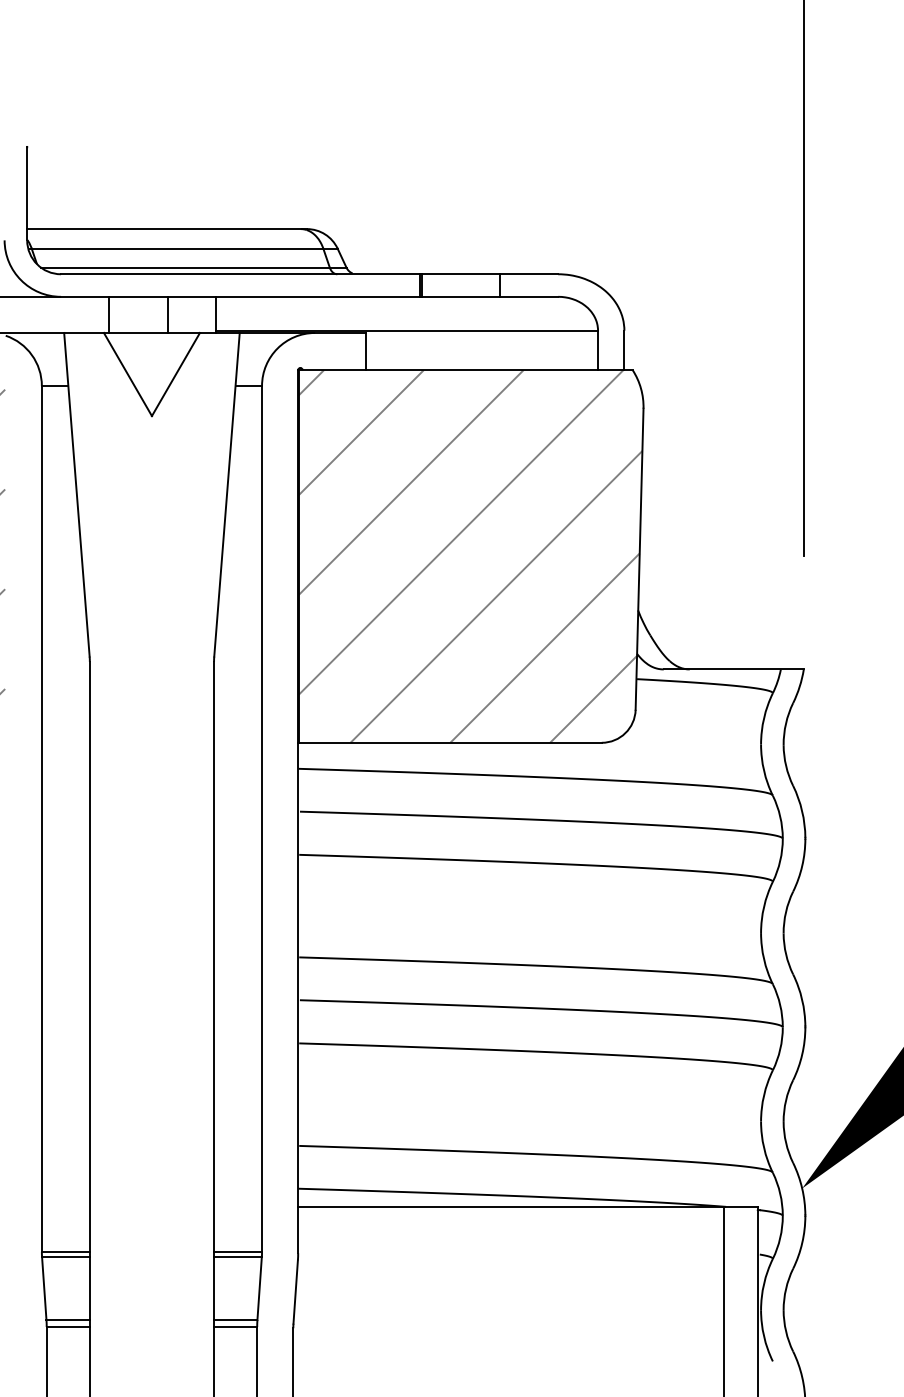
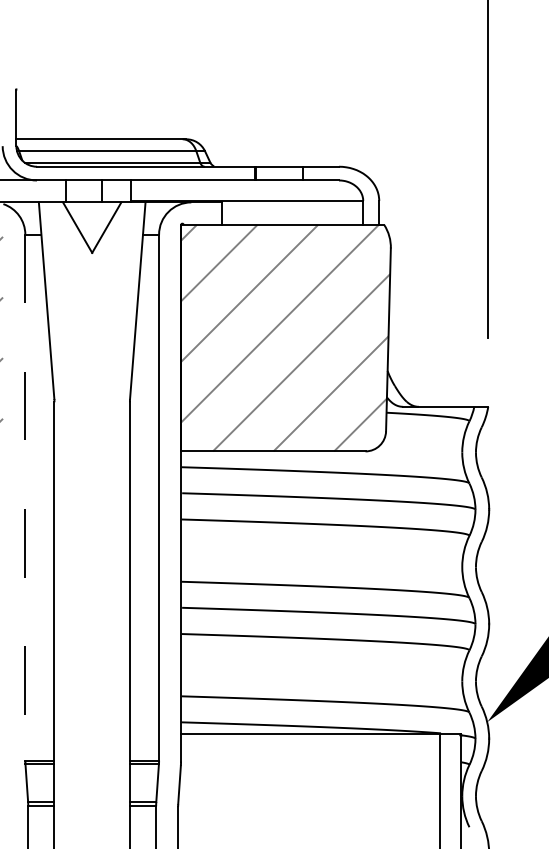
line: (42, 820) -> (25, 498), solid -> dashed

